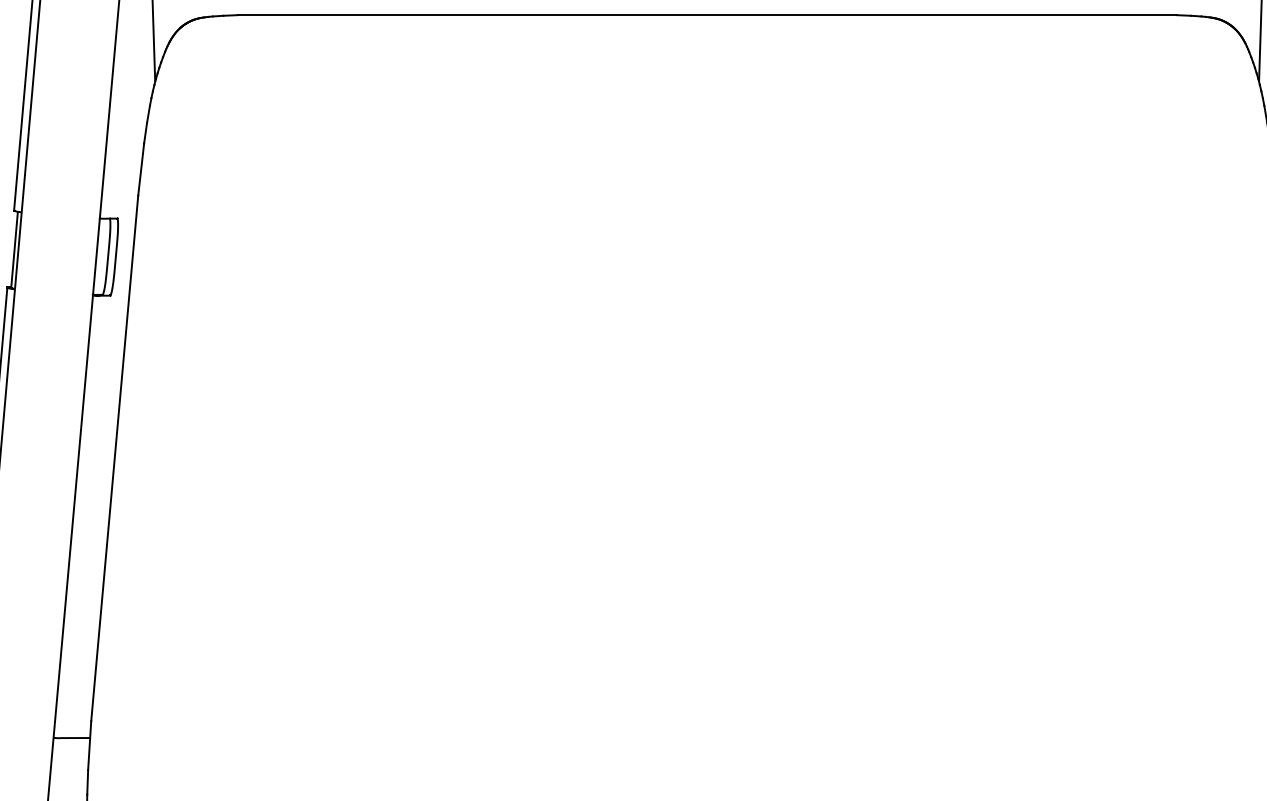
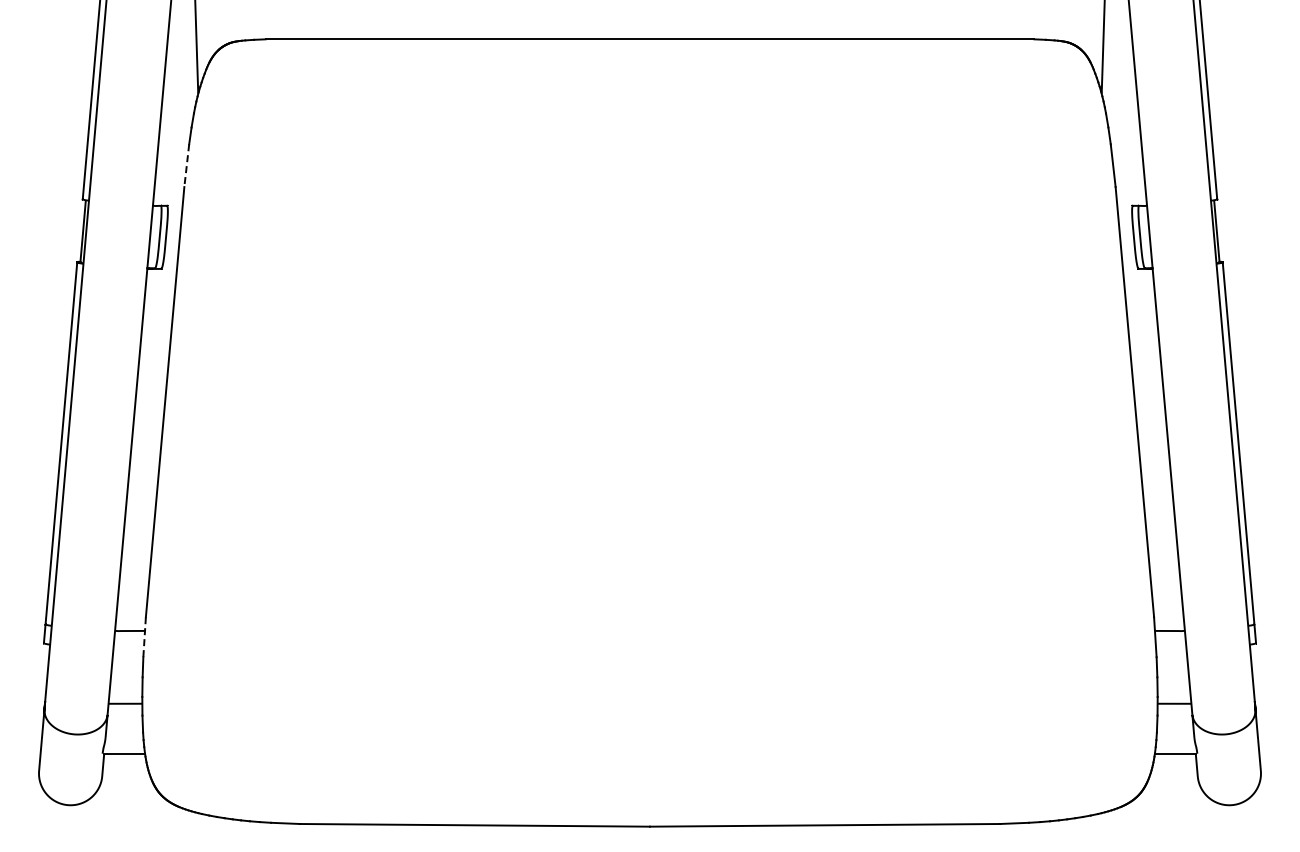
line: (140, 169) -> (186, 165), solid -> dashed
line: (89, 746) -> (144, 637), solid -> dashed

